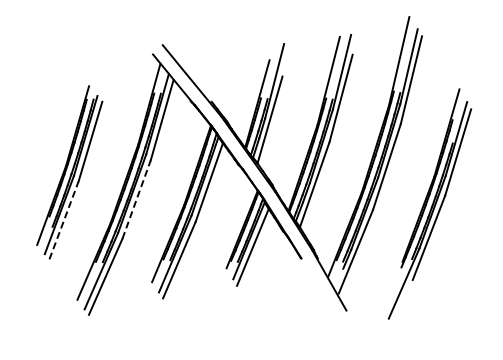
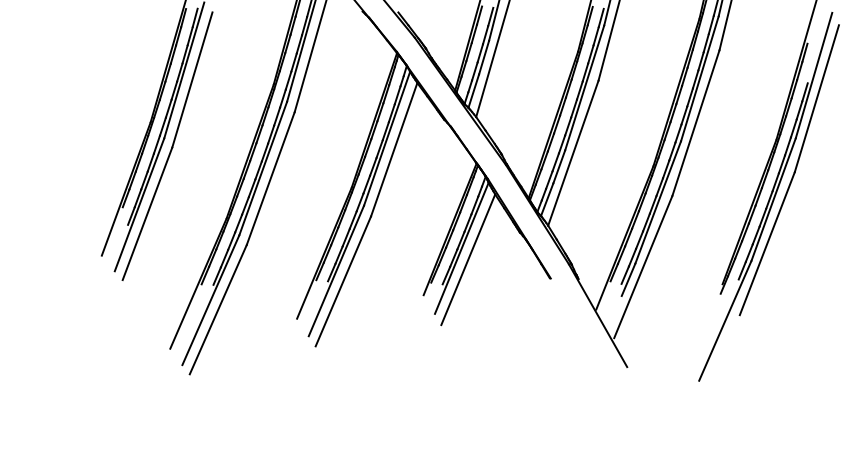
line: (136, 199) -> (270, 178), dashed -> solid
line: (64, 220) -> (148, 214), dashed -> solid

